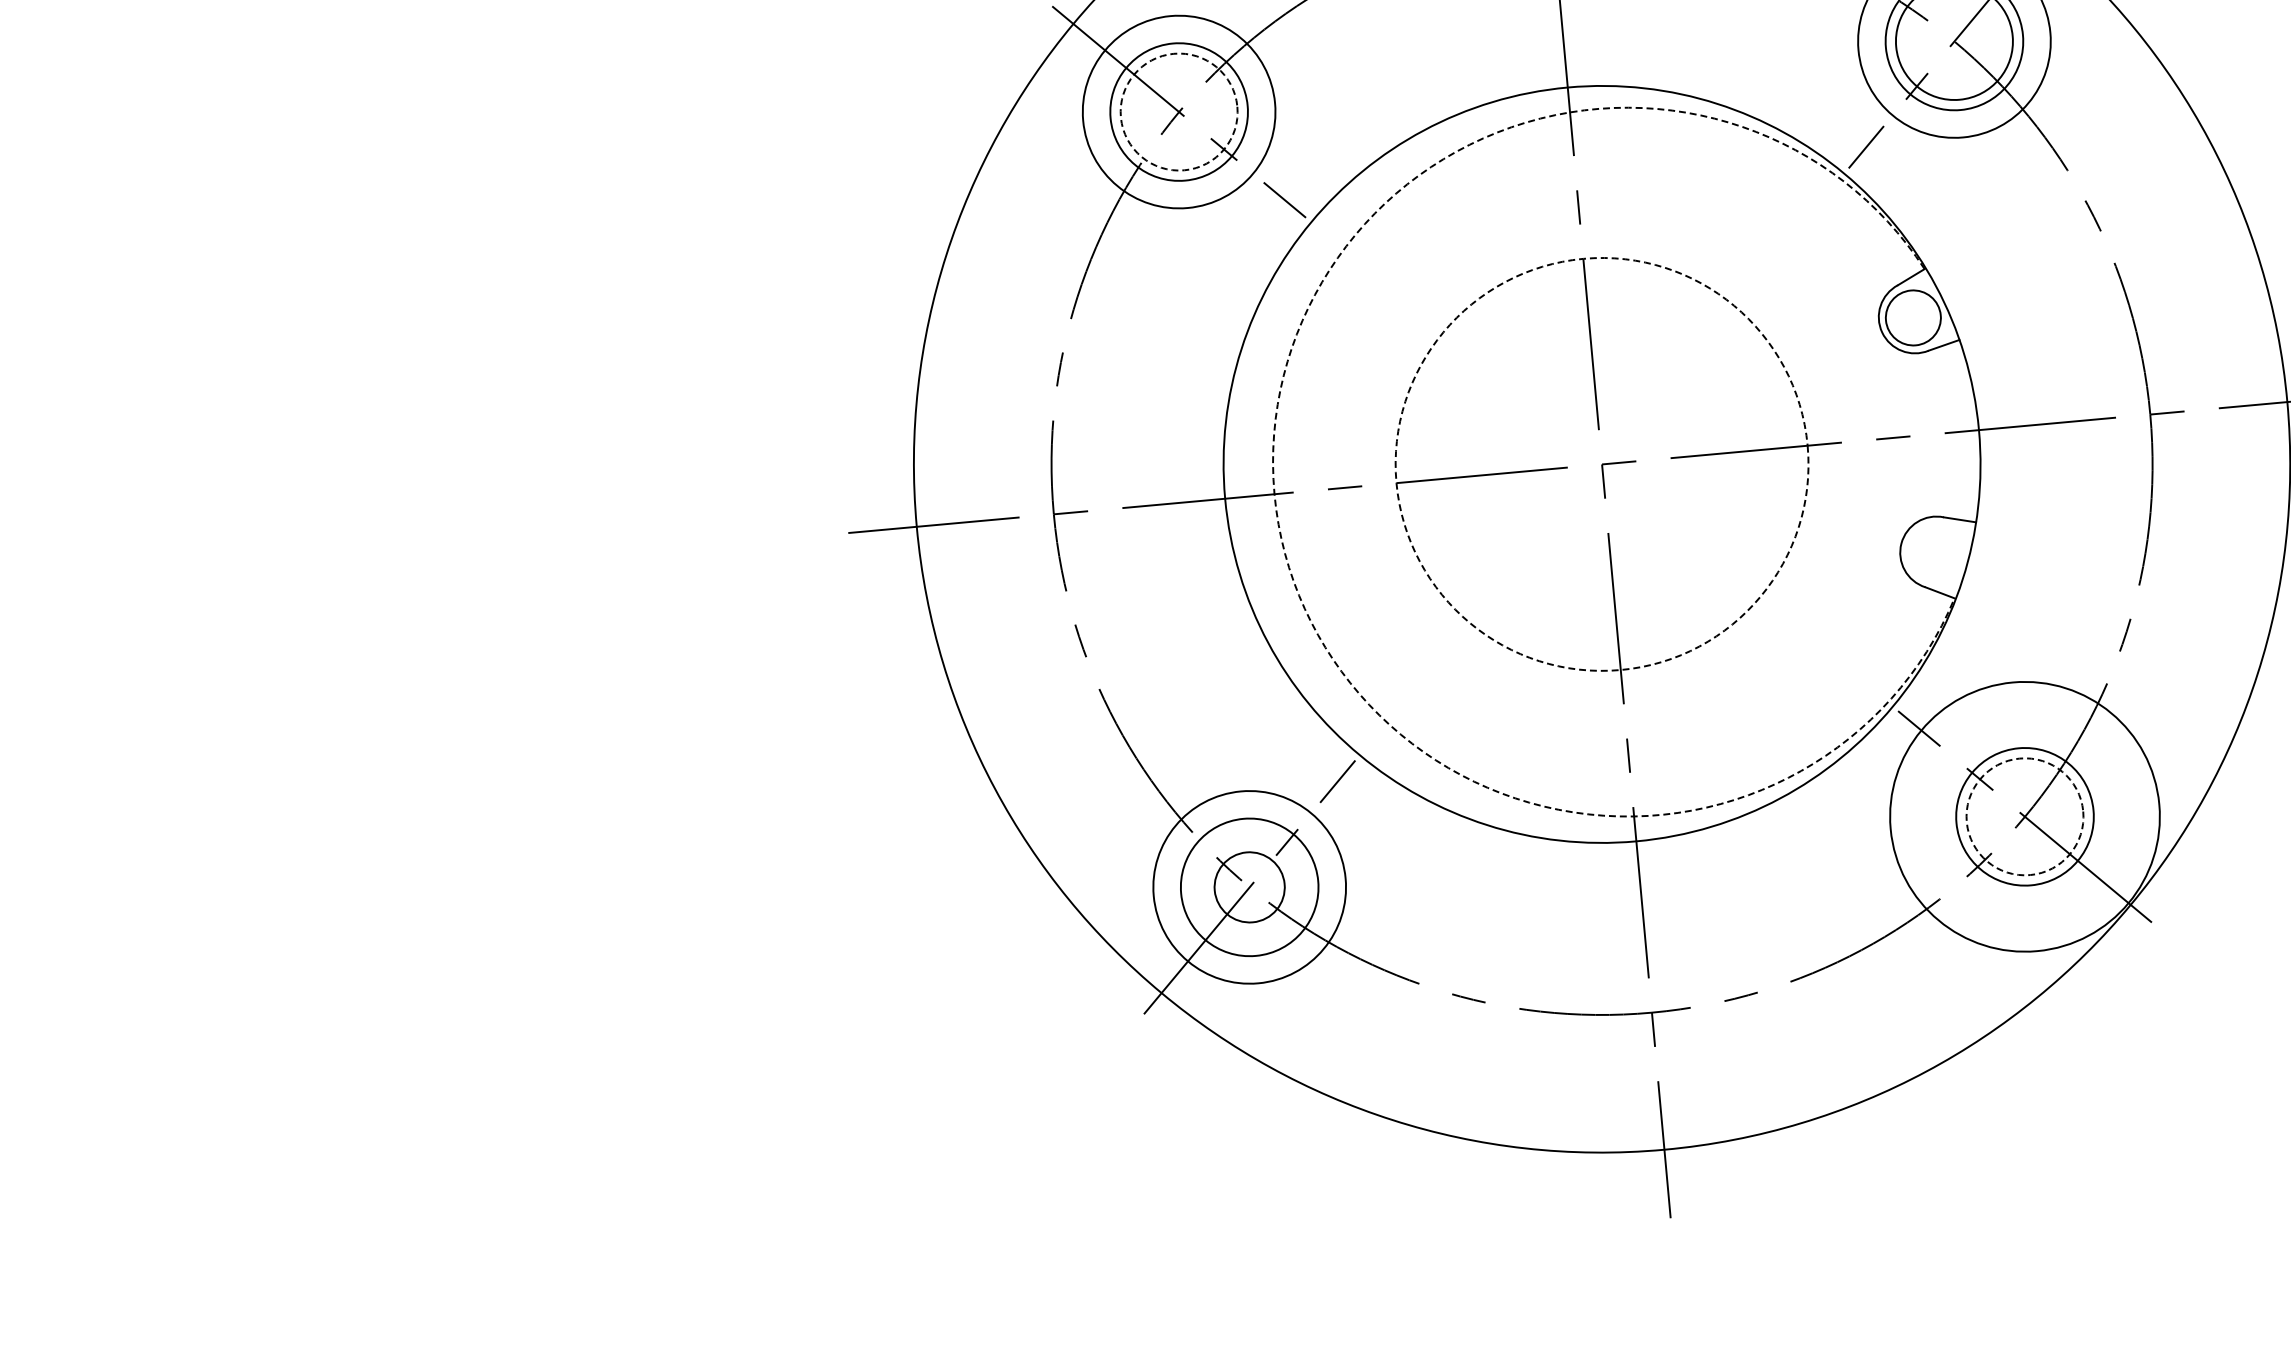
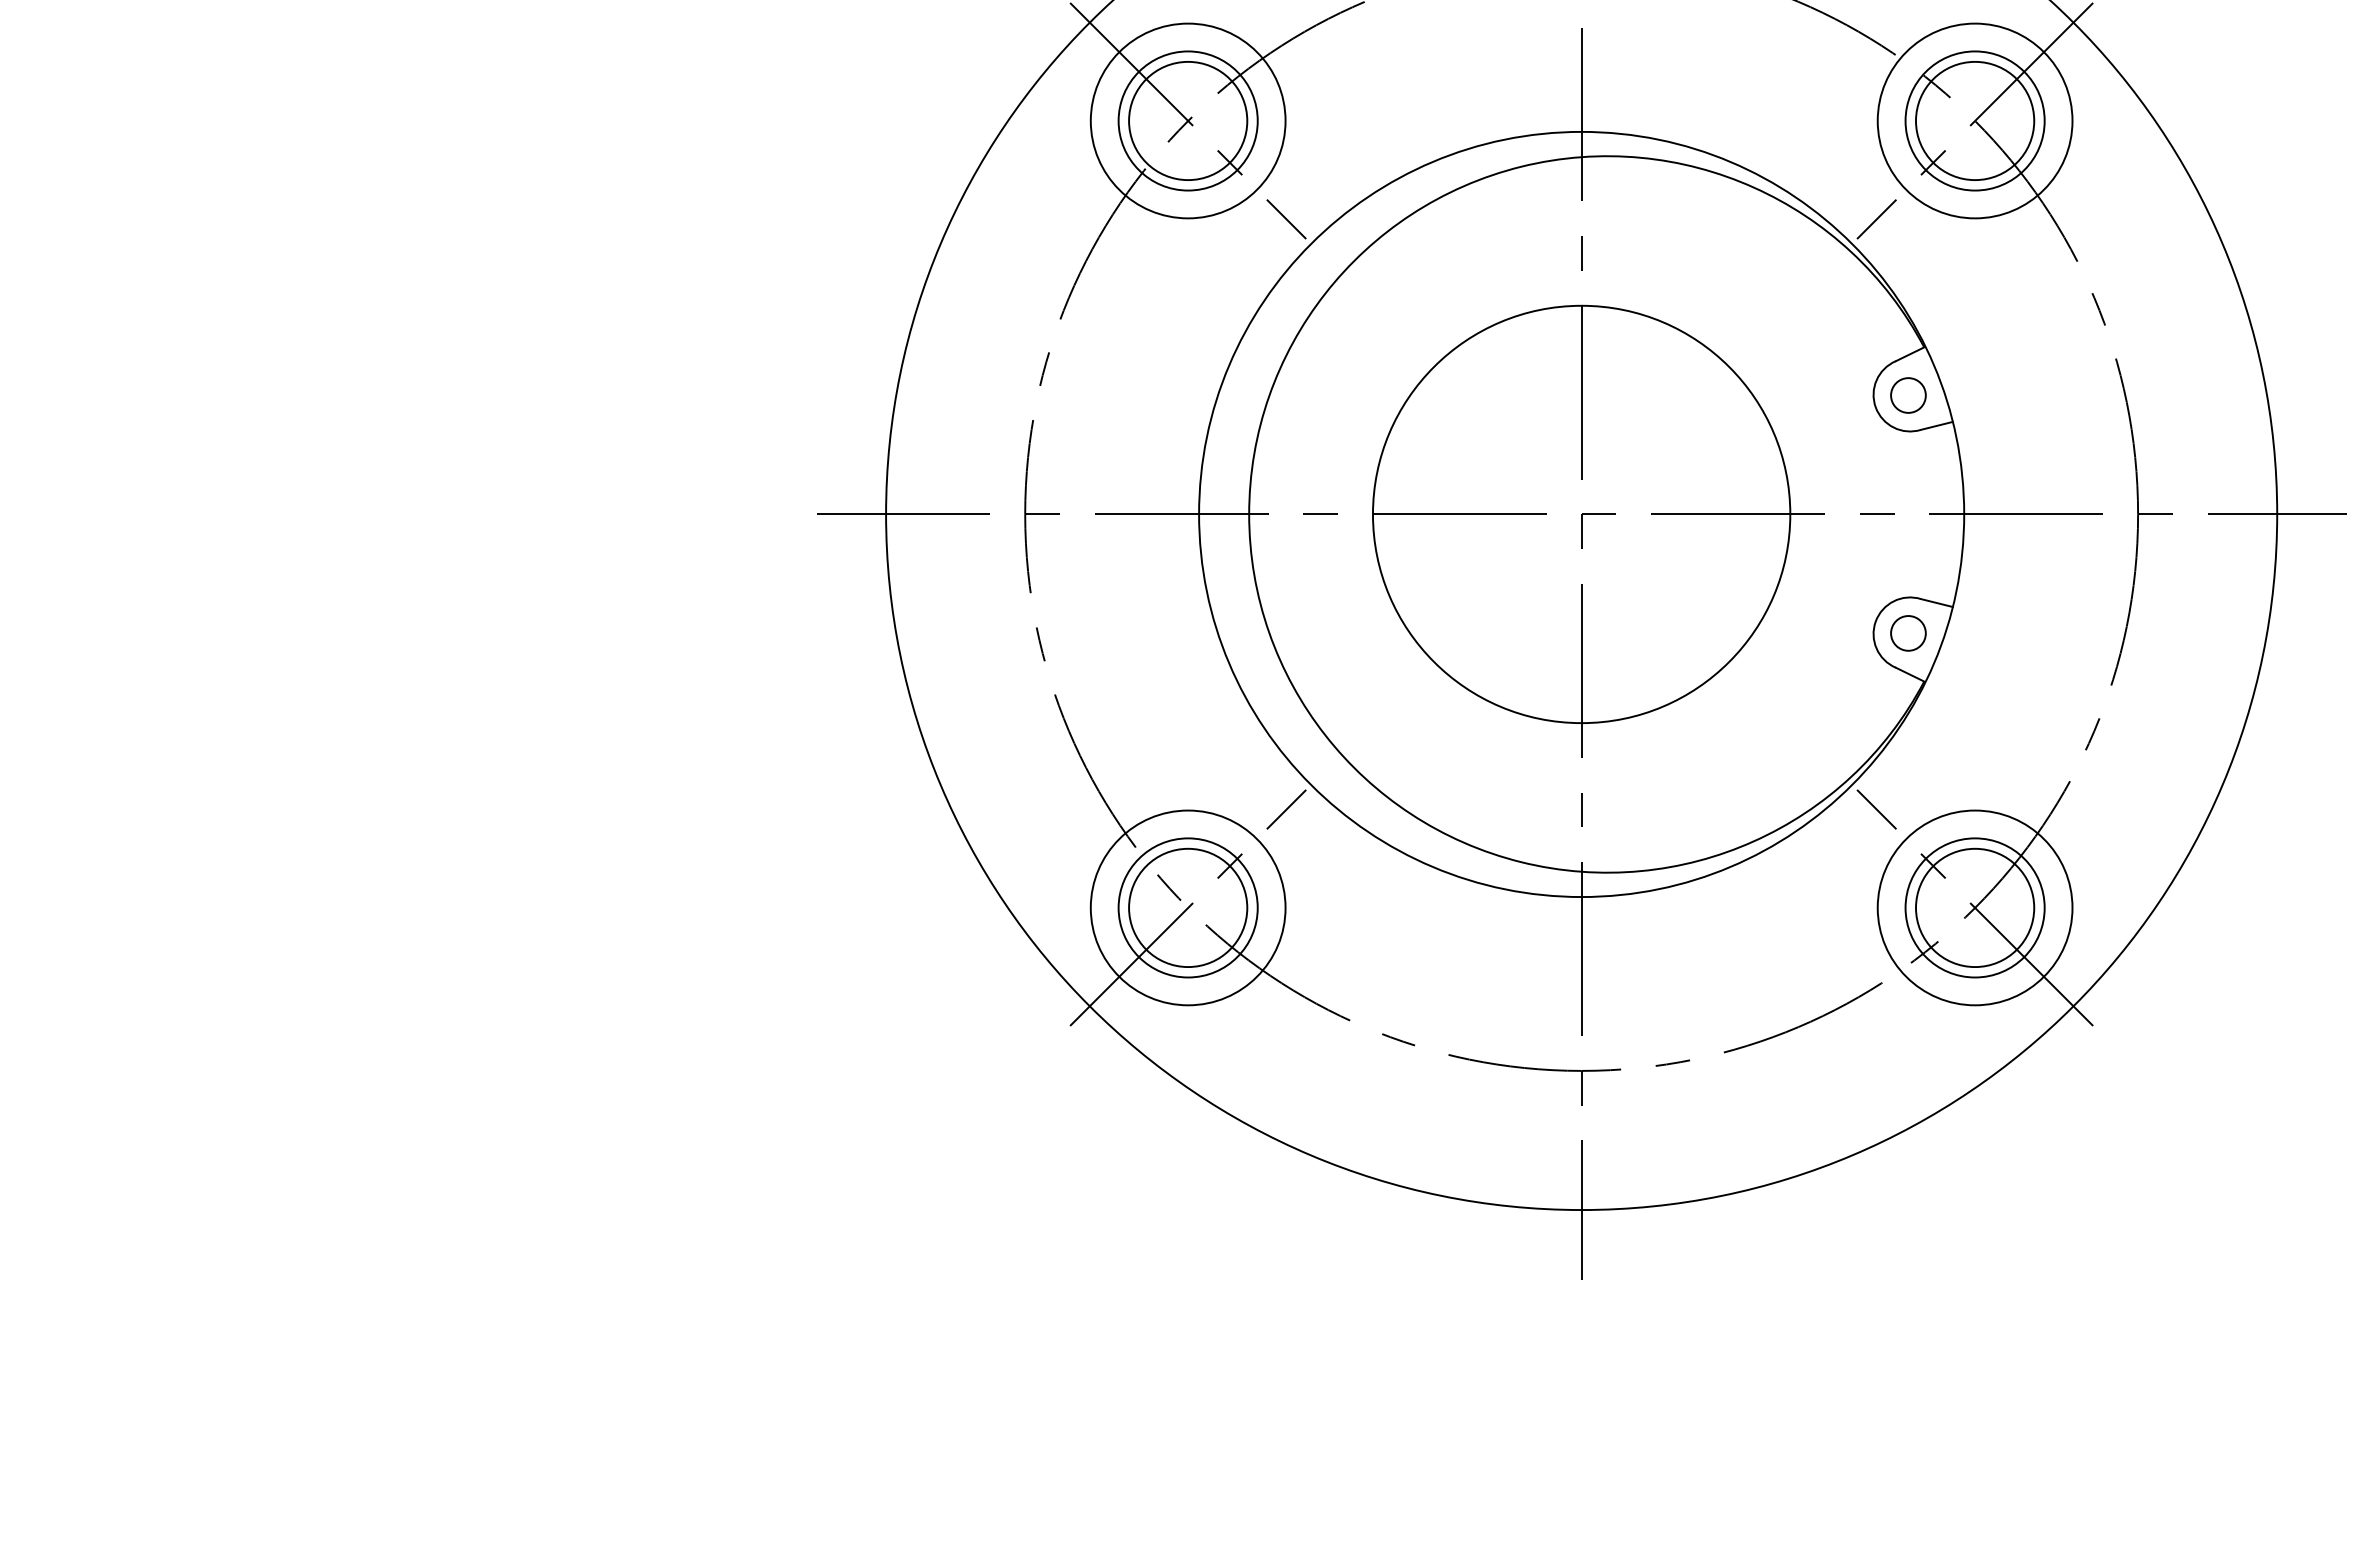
circle: (1179, 111) -> (1188, 120), dashed -> solid
circle: (1913, 317) -> (1908, 395), size x0.62
circle: (1601, 464) -> (1581, 514), dashed -> solid
arc: (1274, 494) -> (1249, 514), dashed -> solid
circle: (1934, 552) -> (1908, 633), added
circle: (2024, 816) -> (1974, 907), dashed -> solid
circle: (2024, 816) -> (1974, 907), size x0.71
circle: (1249, 886) -> (1188, 907), size x1.67

